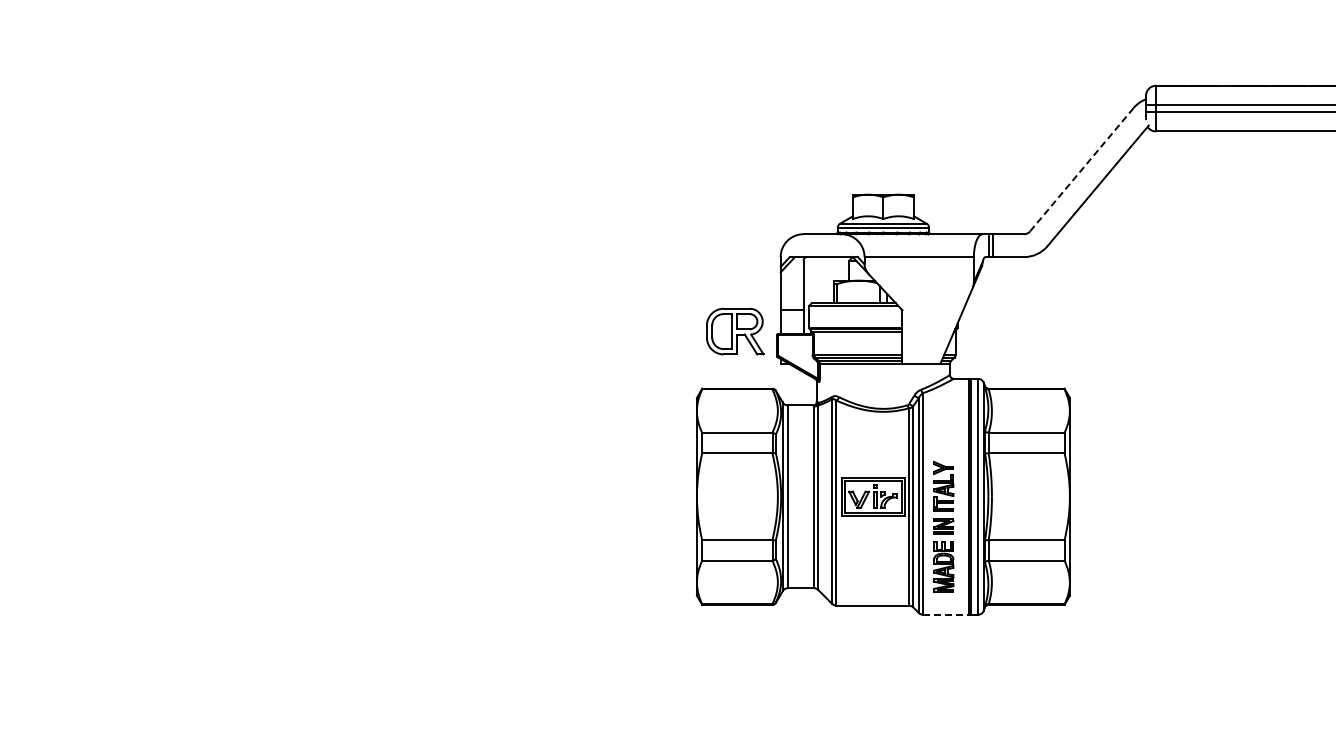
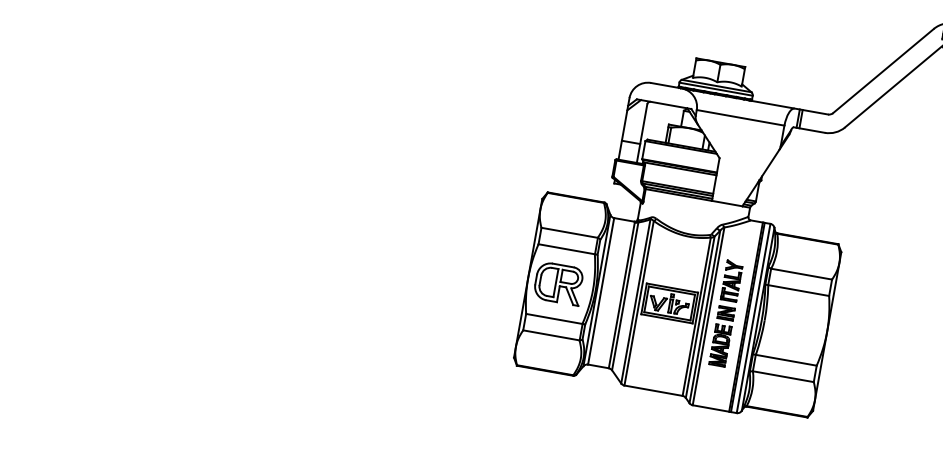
line: (1081, 169) -> (883, 70), dashed -> solid
part: (735, 331) -> (559, 283), moved
part: (943, 526) -> (725, 313), moved
line: (945, 614) -> (710, 408), dashed -> solid

